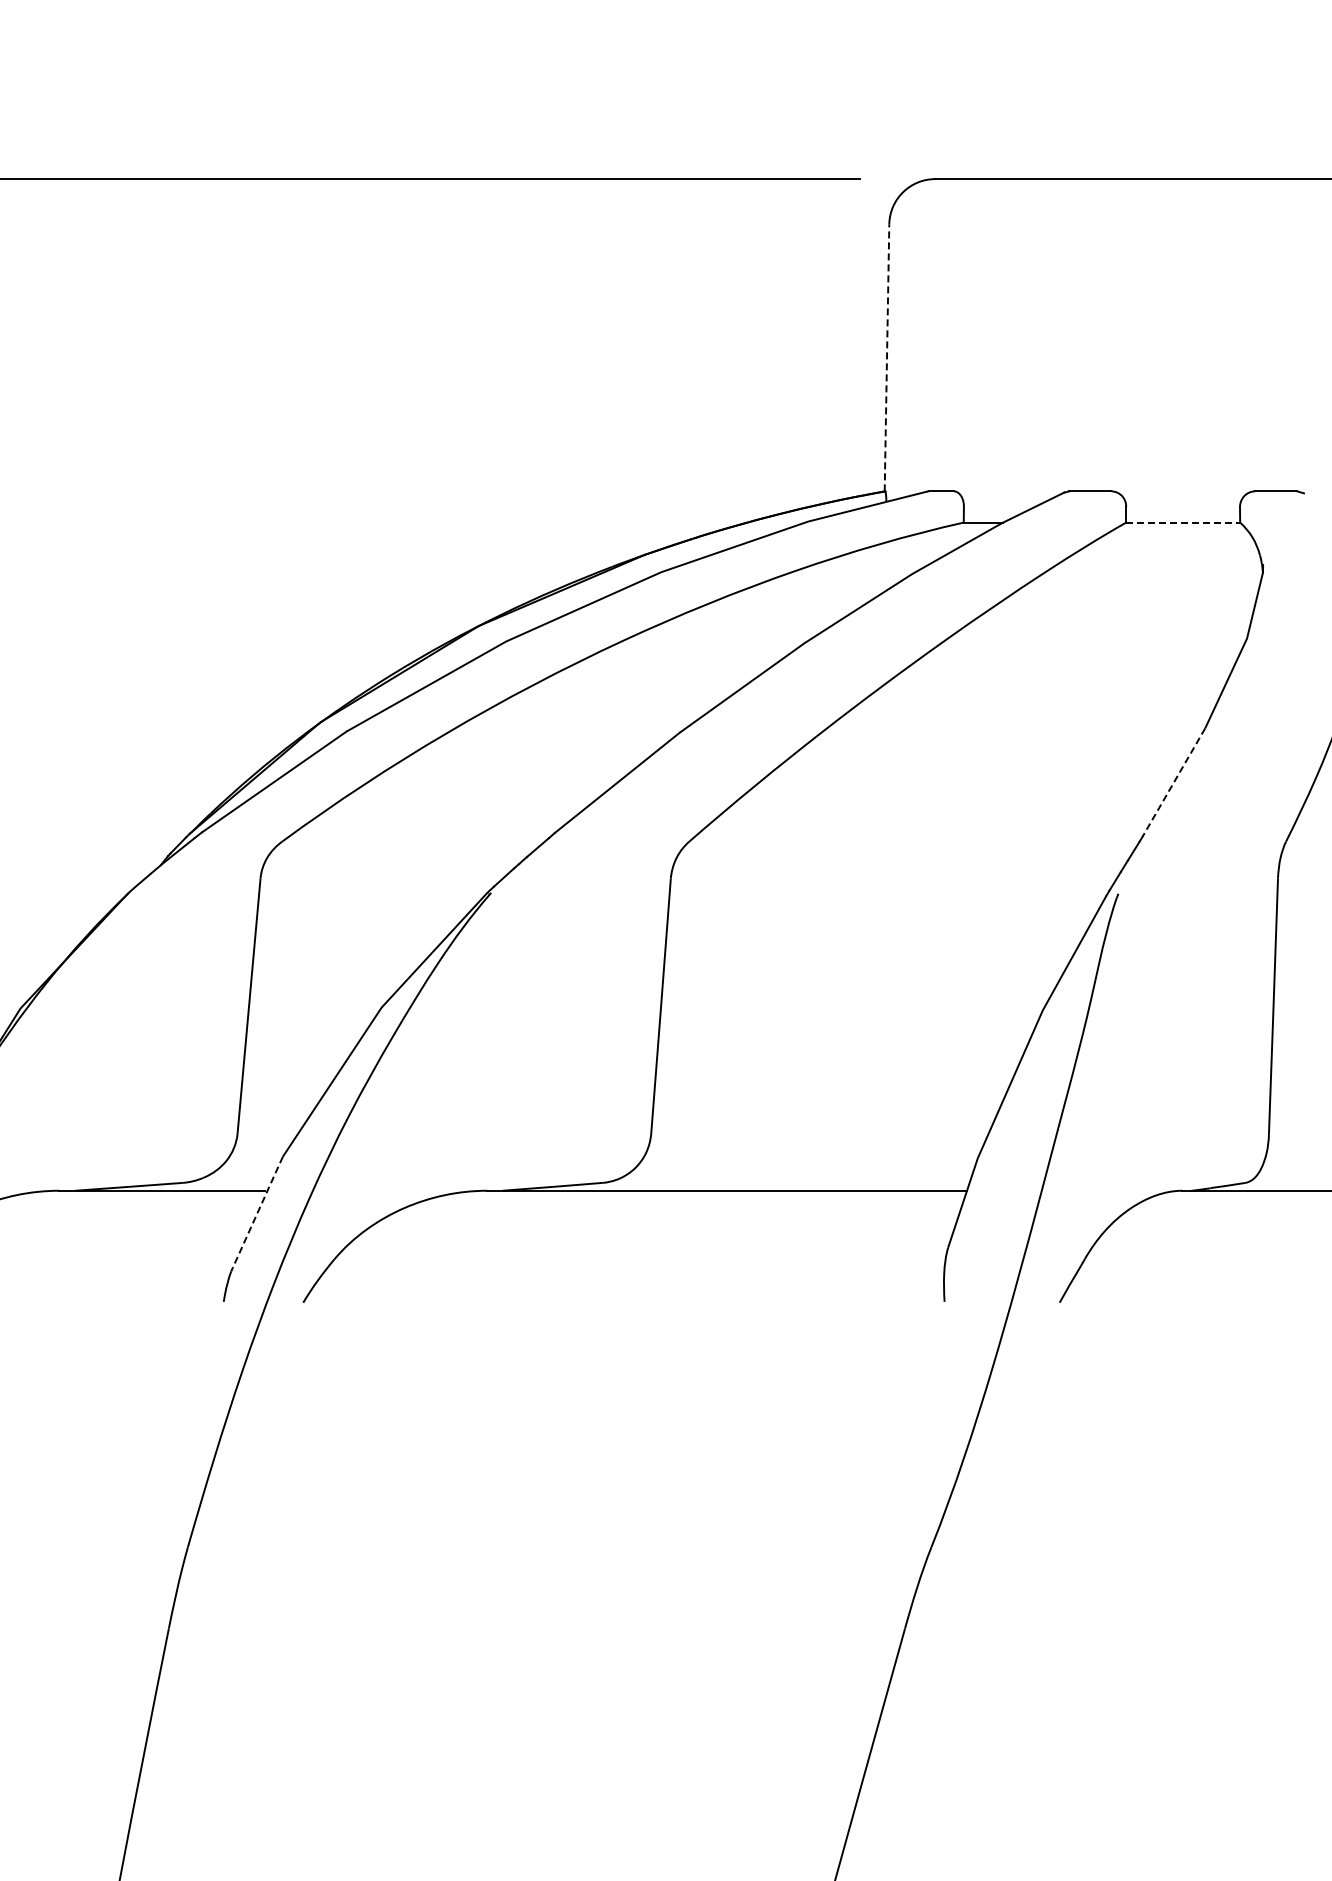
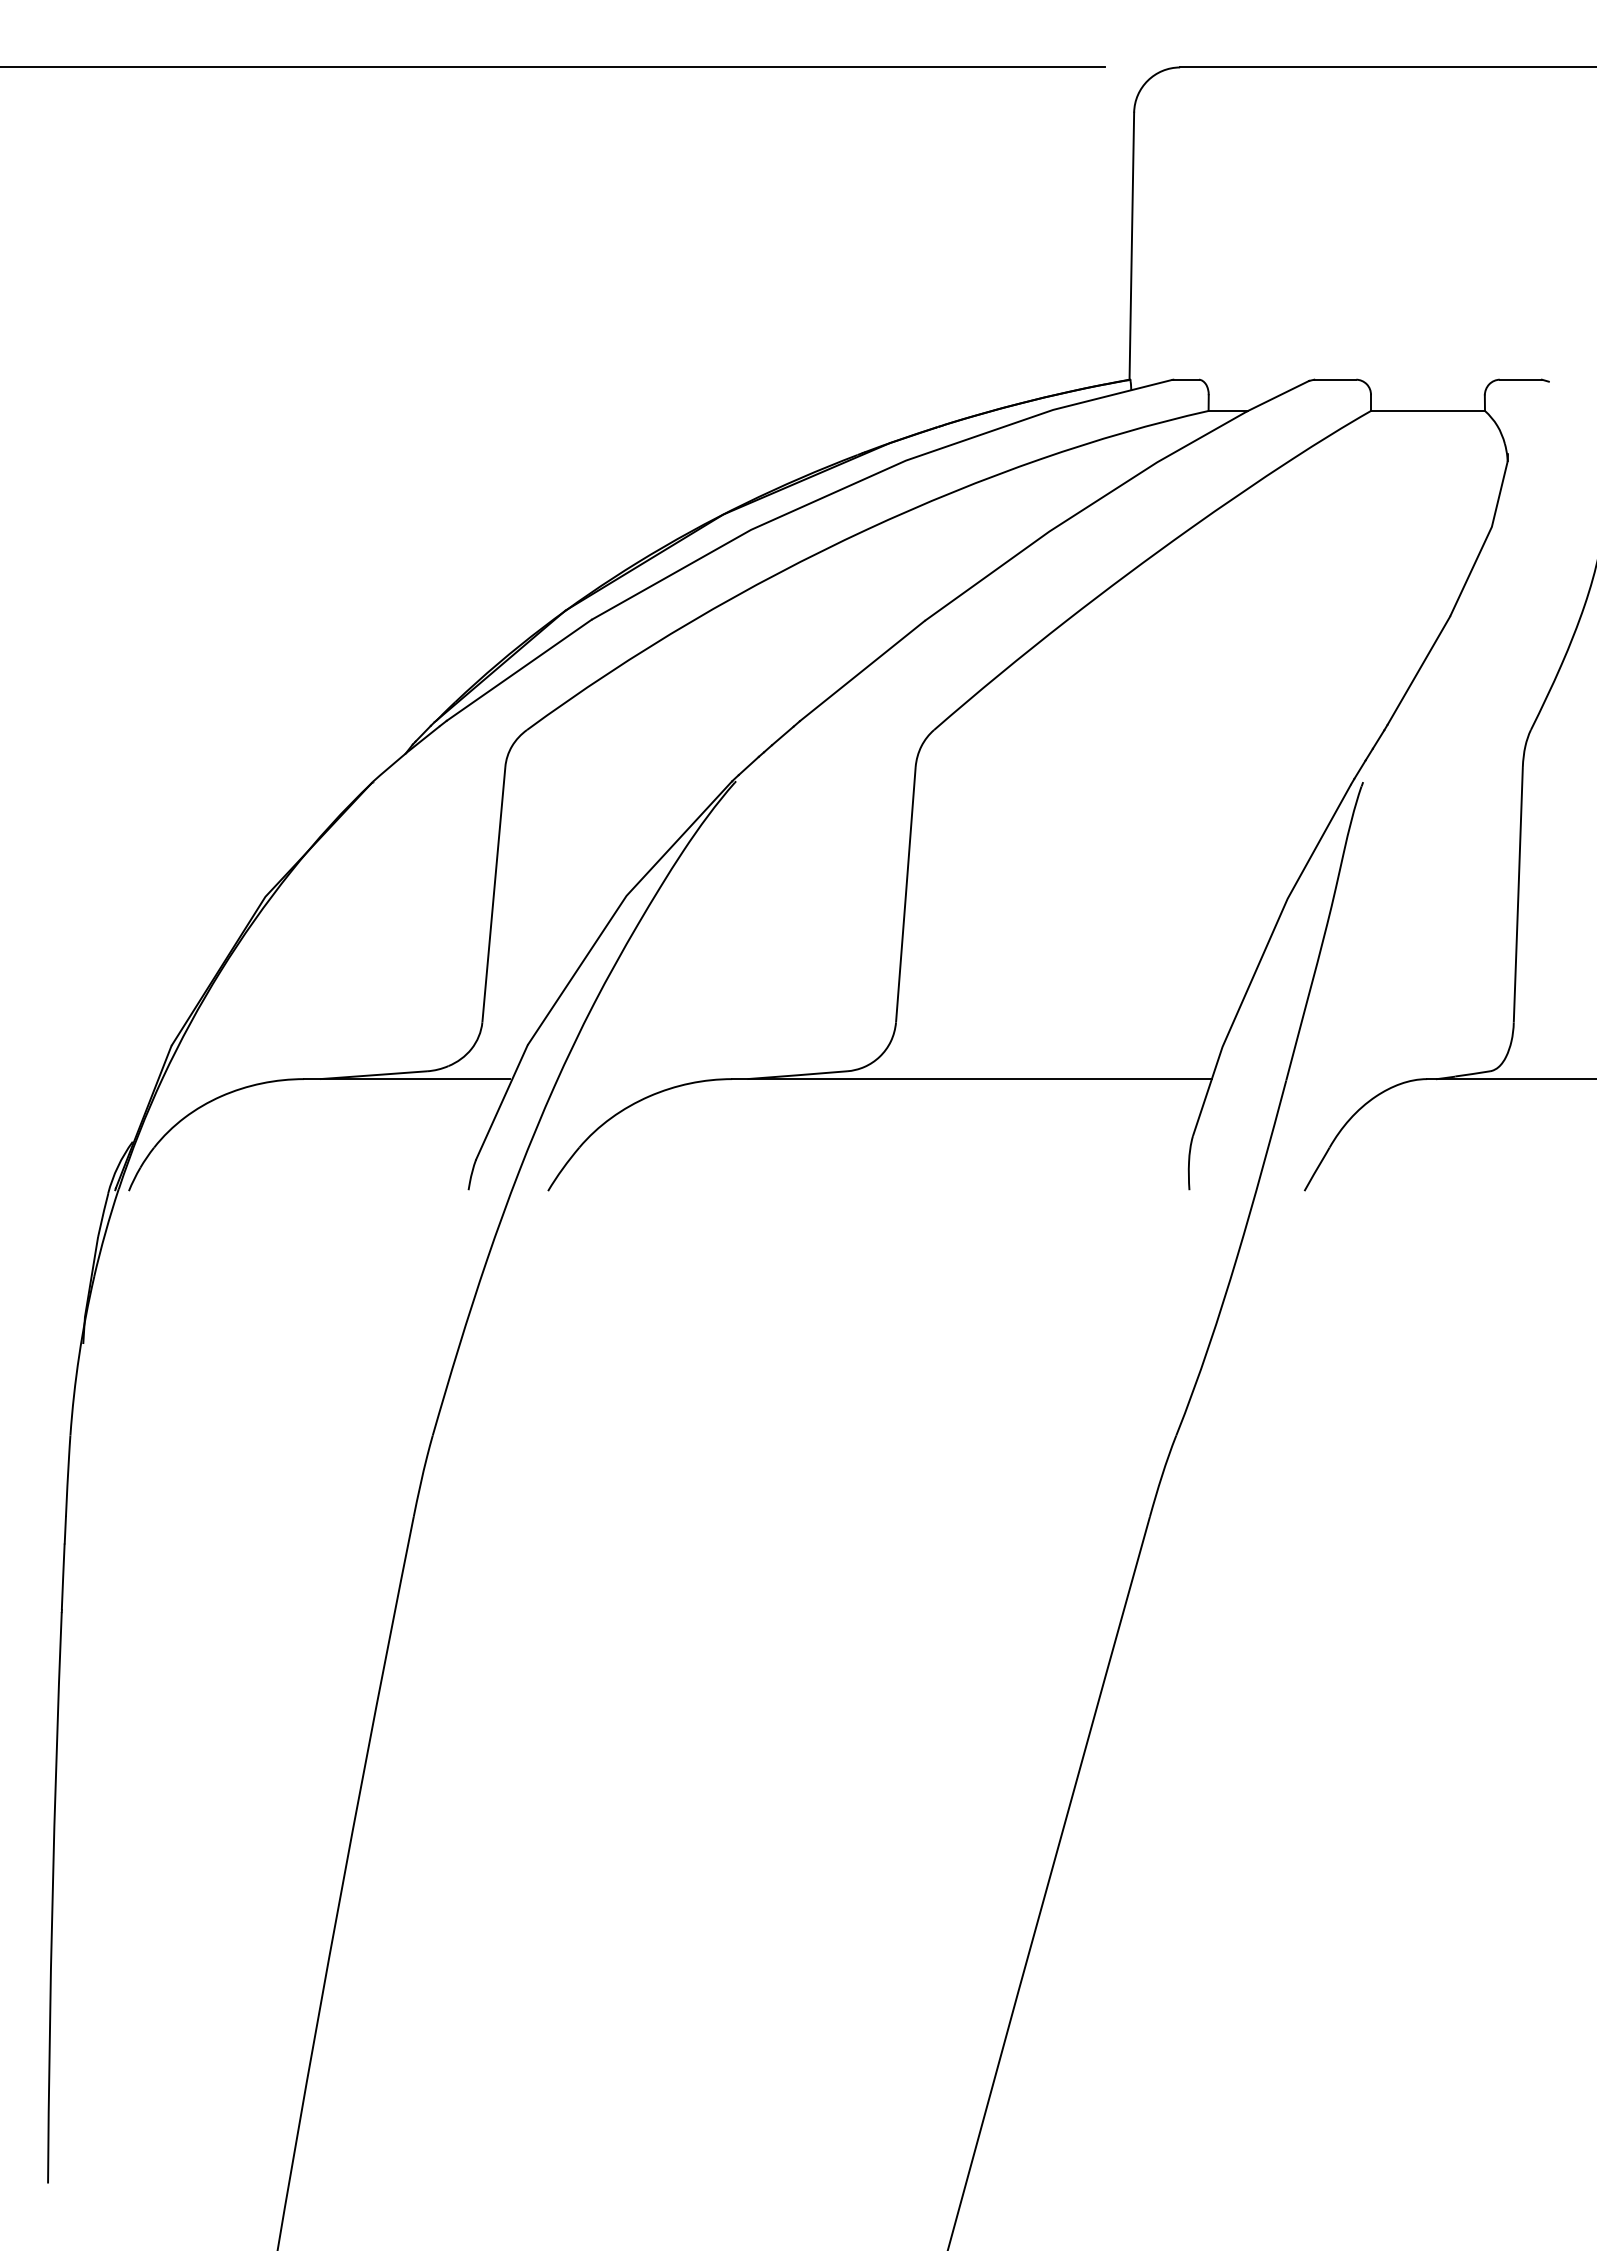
line: (886, 358) -> (1131, 246), dashed -> solid
line: (1183, 522) -> (1428, 410), dashed -> solid
line: (1173, 783) -> (1418, 671), dashed -> solid
line: (256, 1214) -> (501, 1102), dashed -> solid

